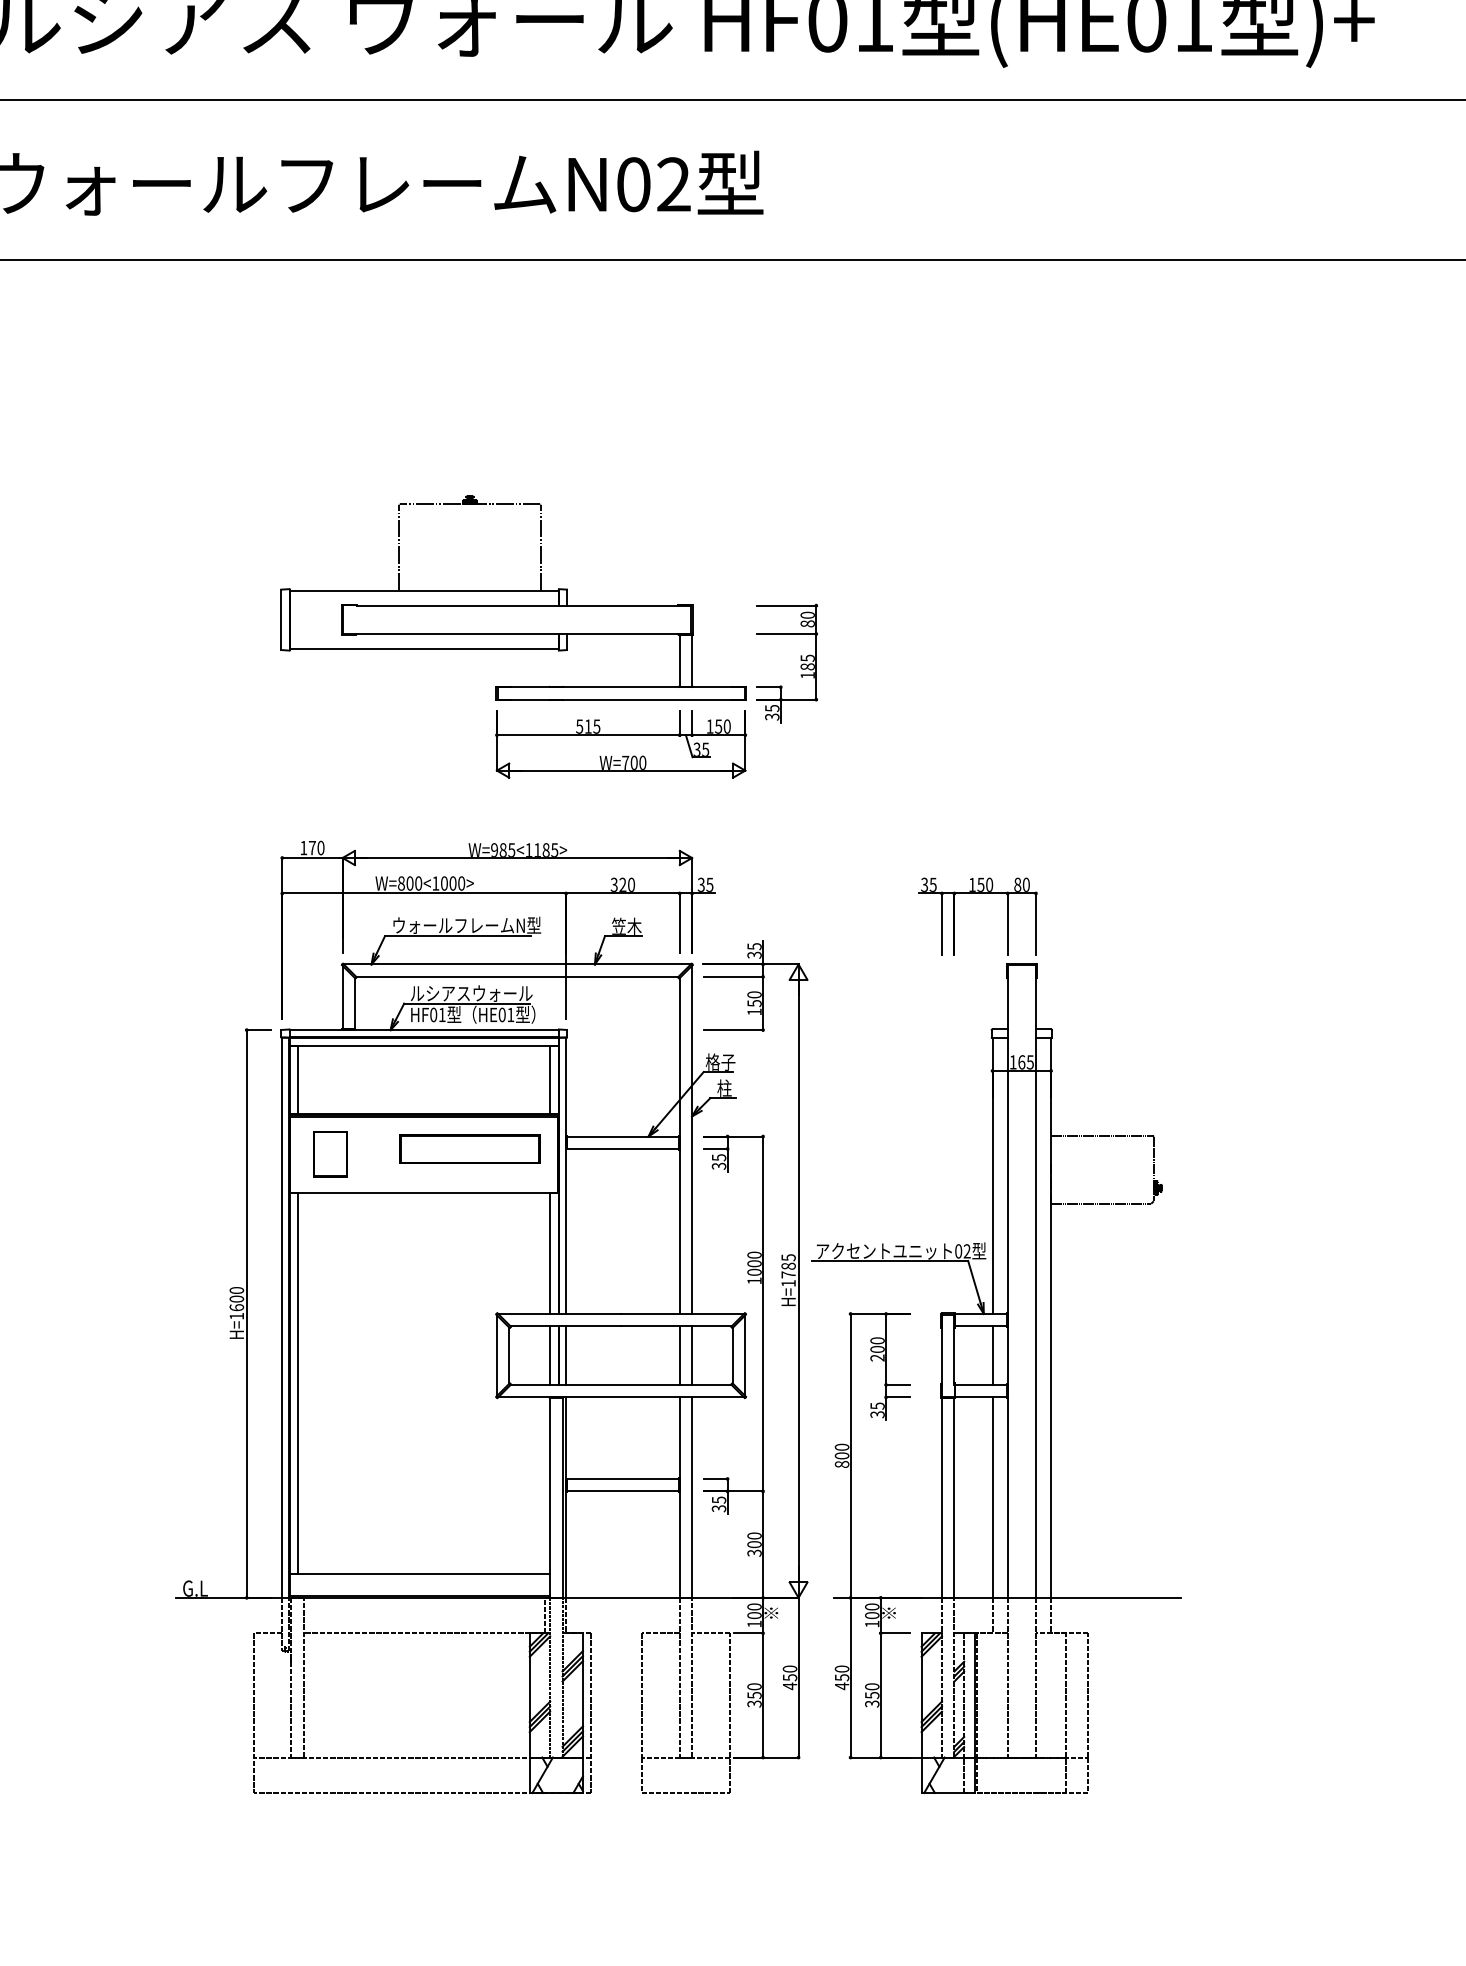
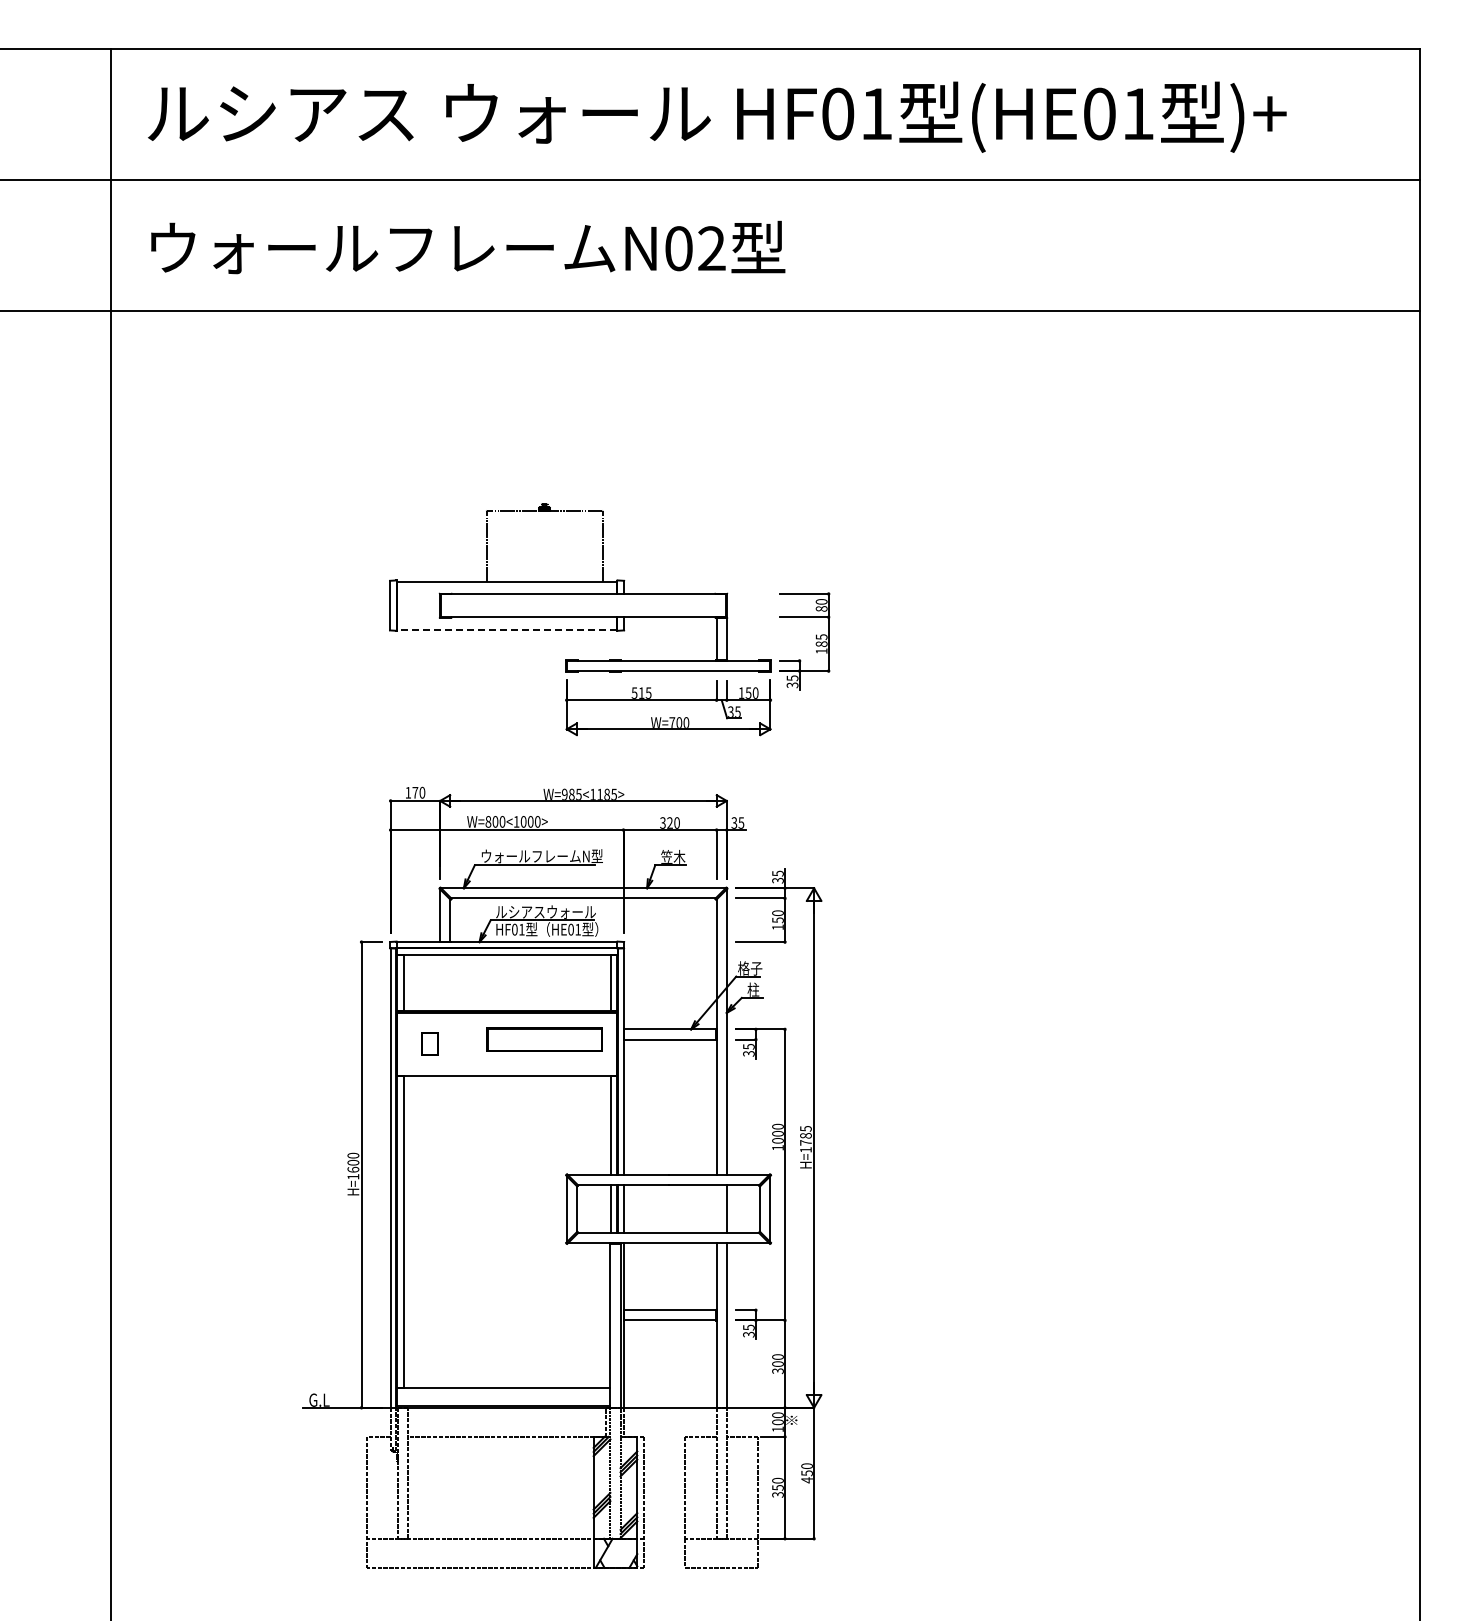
line: (423, 648) -> (506, 629), solid -> dashed
part: (329, 1153) -> (429, 1043), size x0.6
part: (996, 1335) -> (976, 1192), removed
line: (679, 1356) -> (716, 1209), removed

